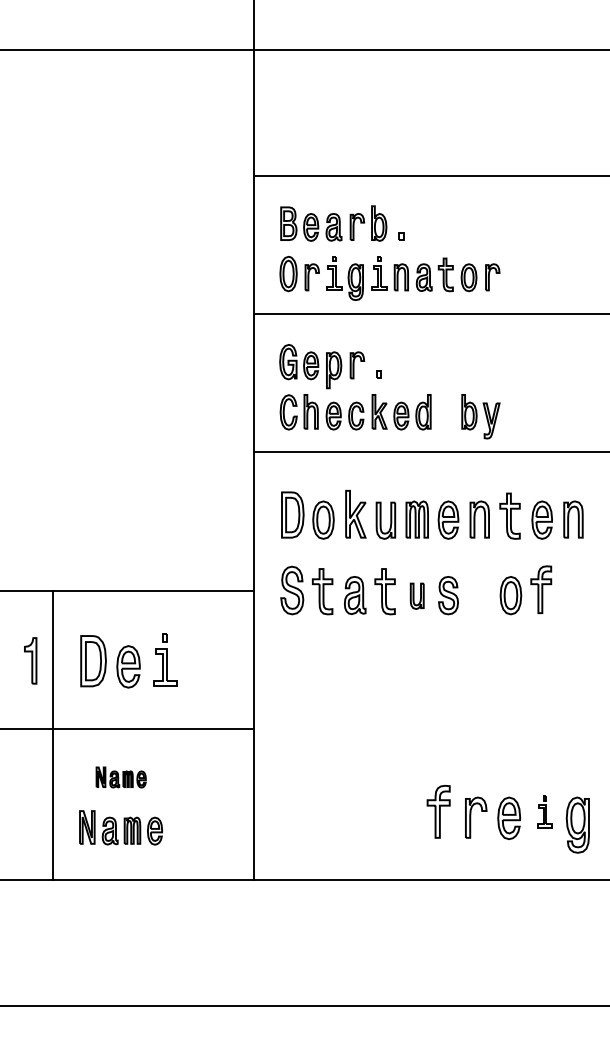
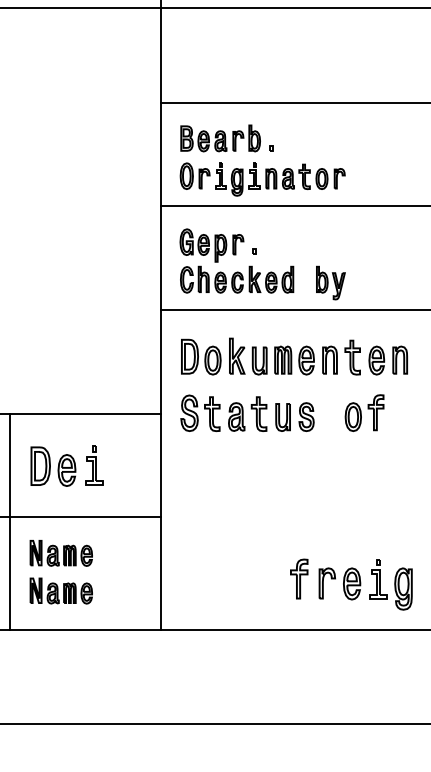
part: (417, 596) -> (283, 417), size x1.43
part: (121, 777) -> (61, 553), size x1.67
part: (544, 811) -> (378, 578), size x1.67

